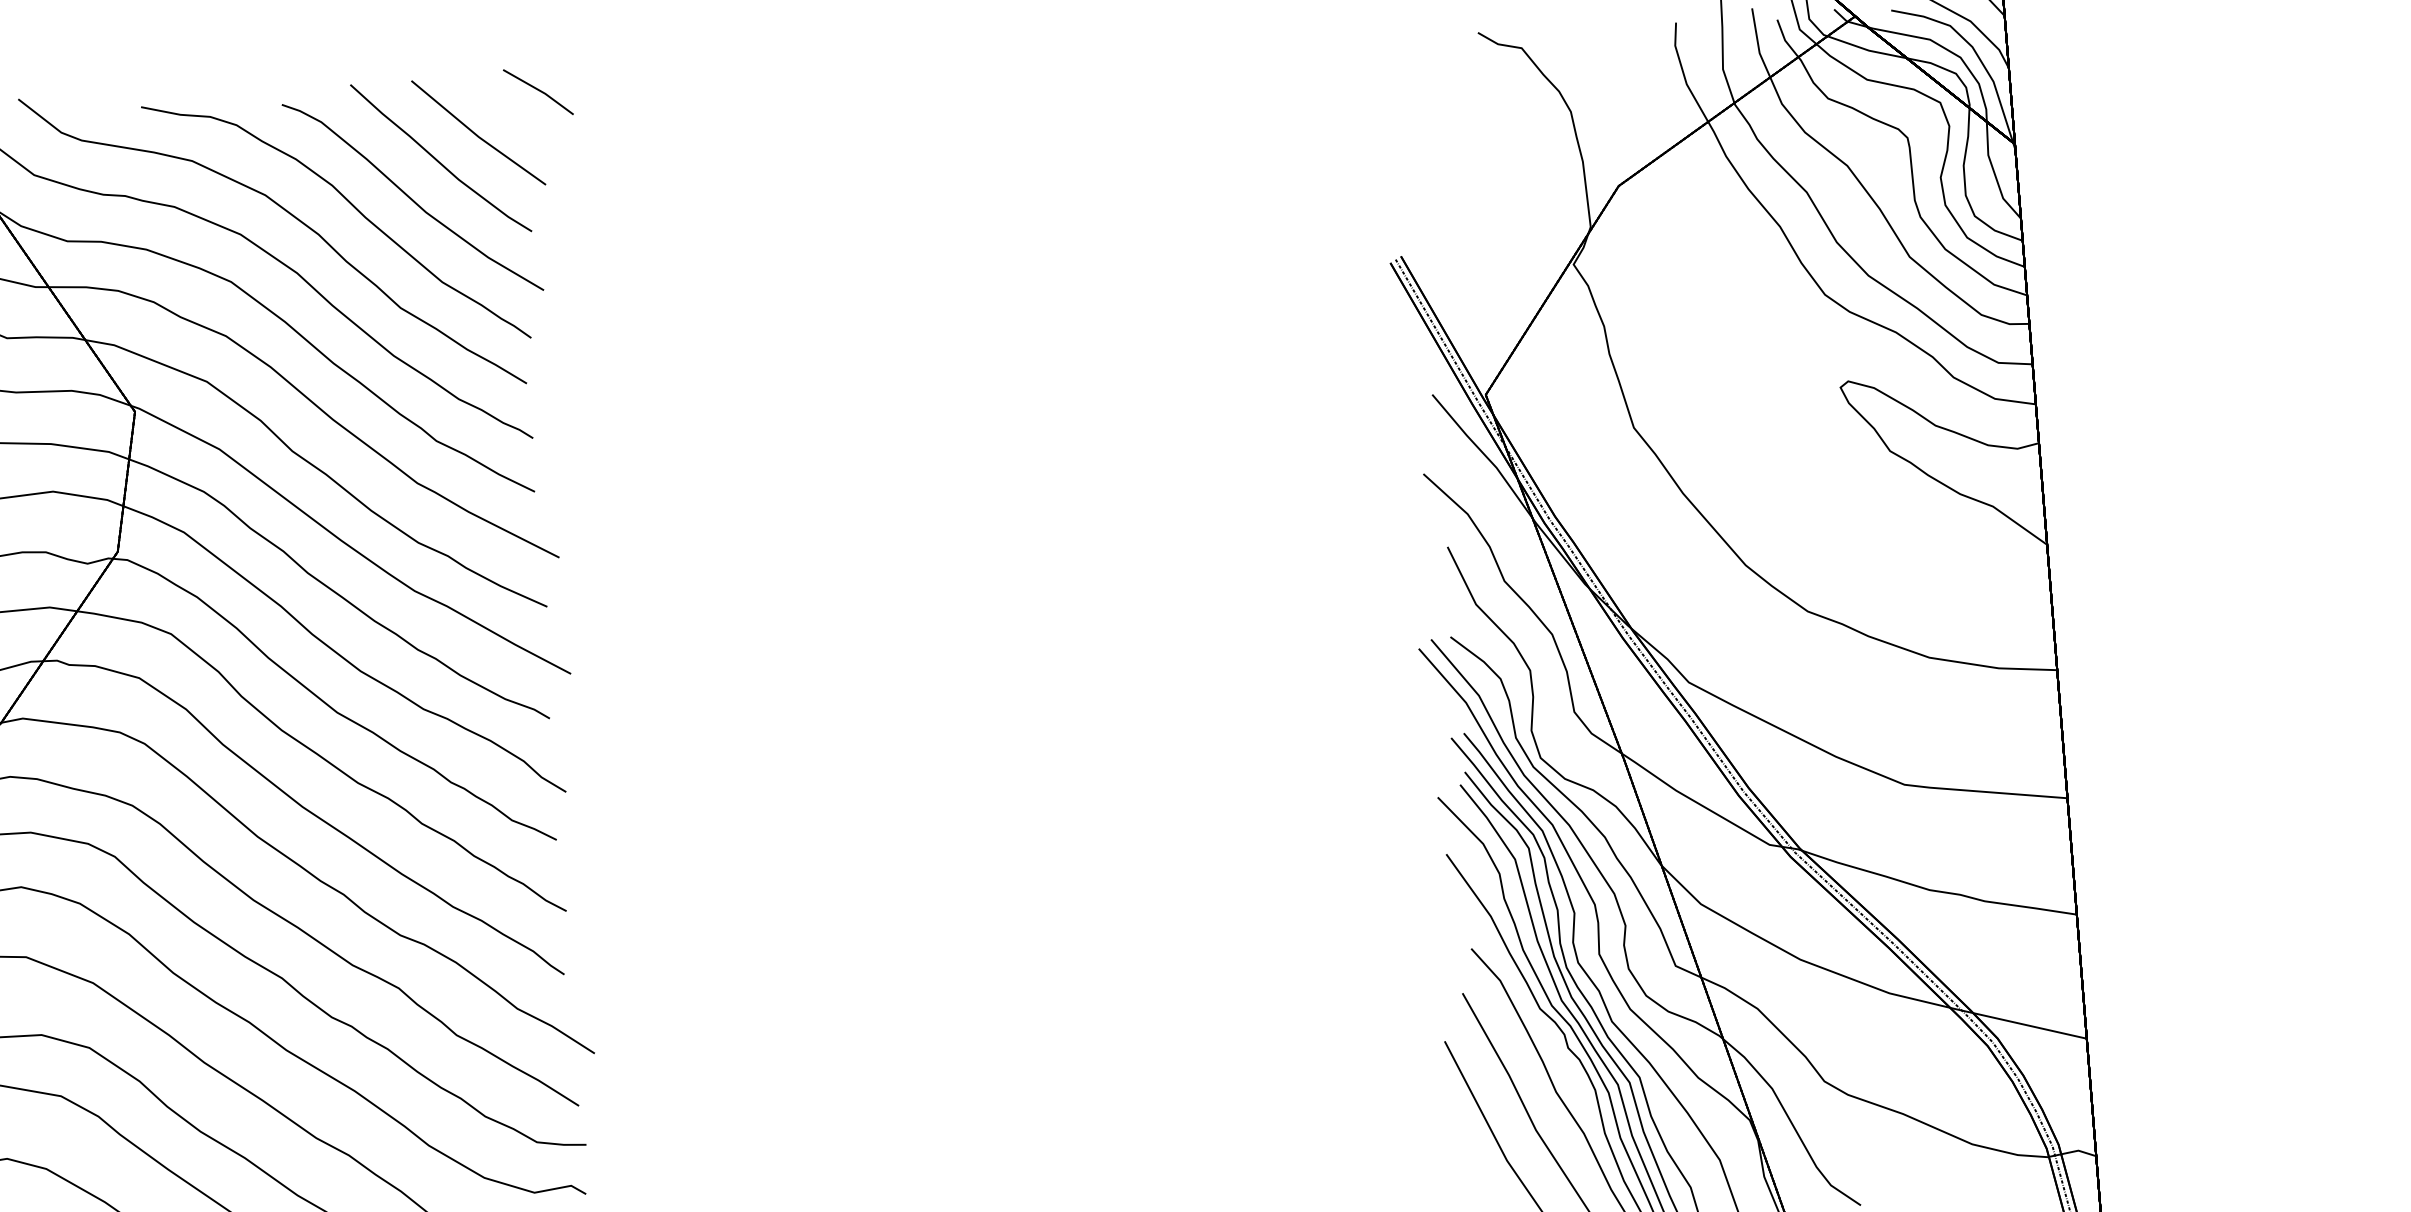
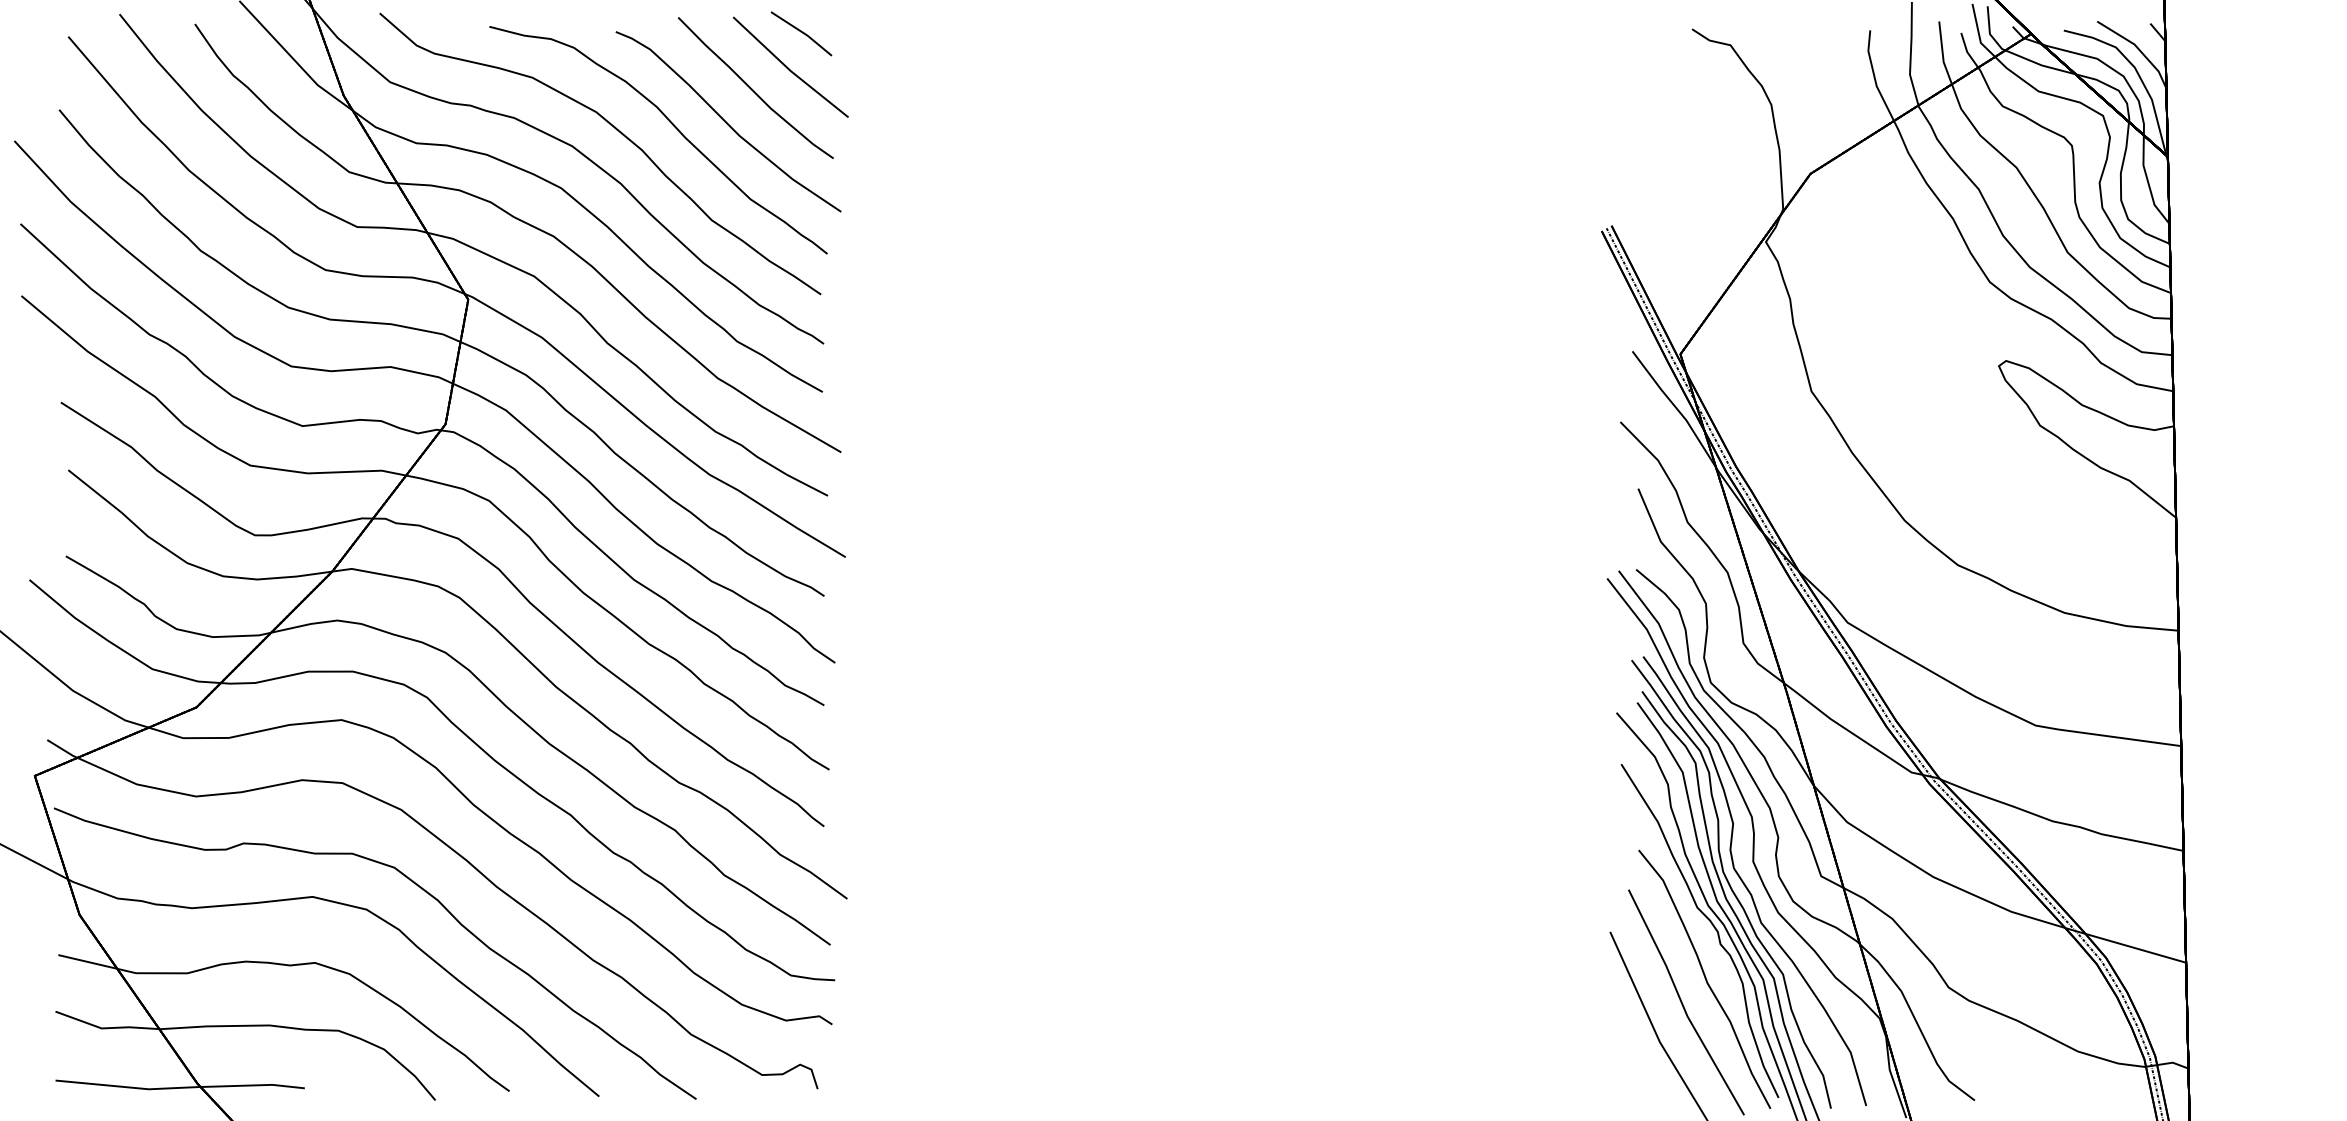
line: (538, 90) -> (801, 32), moved

